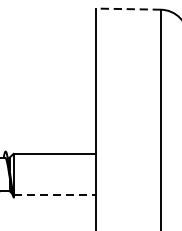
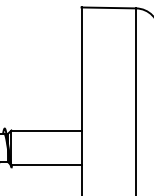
line: (128, 8) -> (108, 7), dashed -> solid
line: (54, 195) -> (46, 165), dashed -> solid

